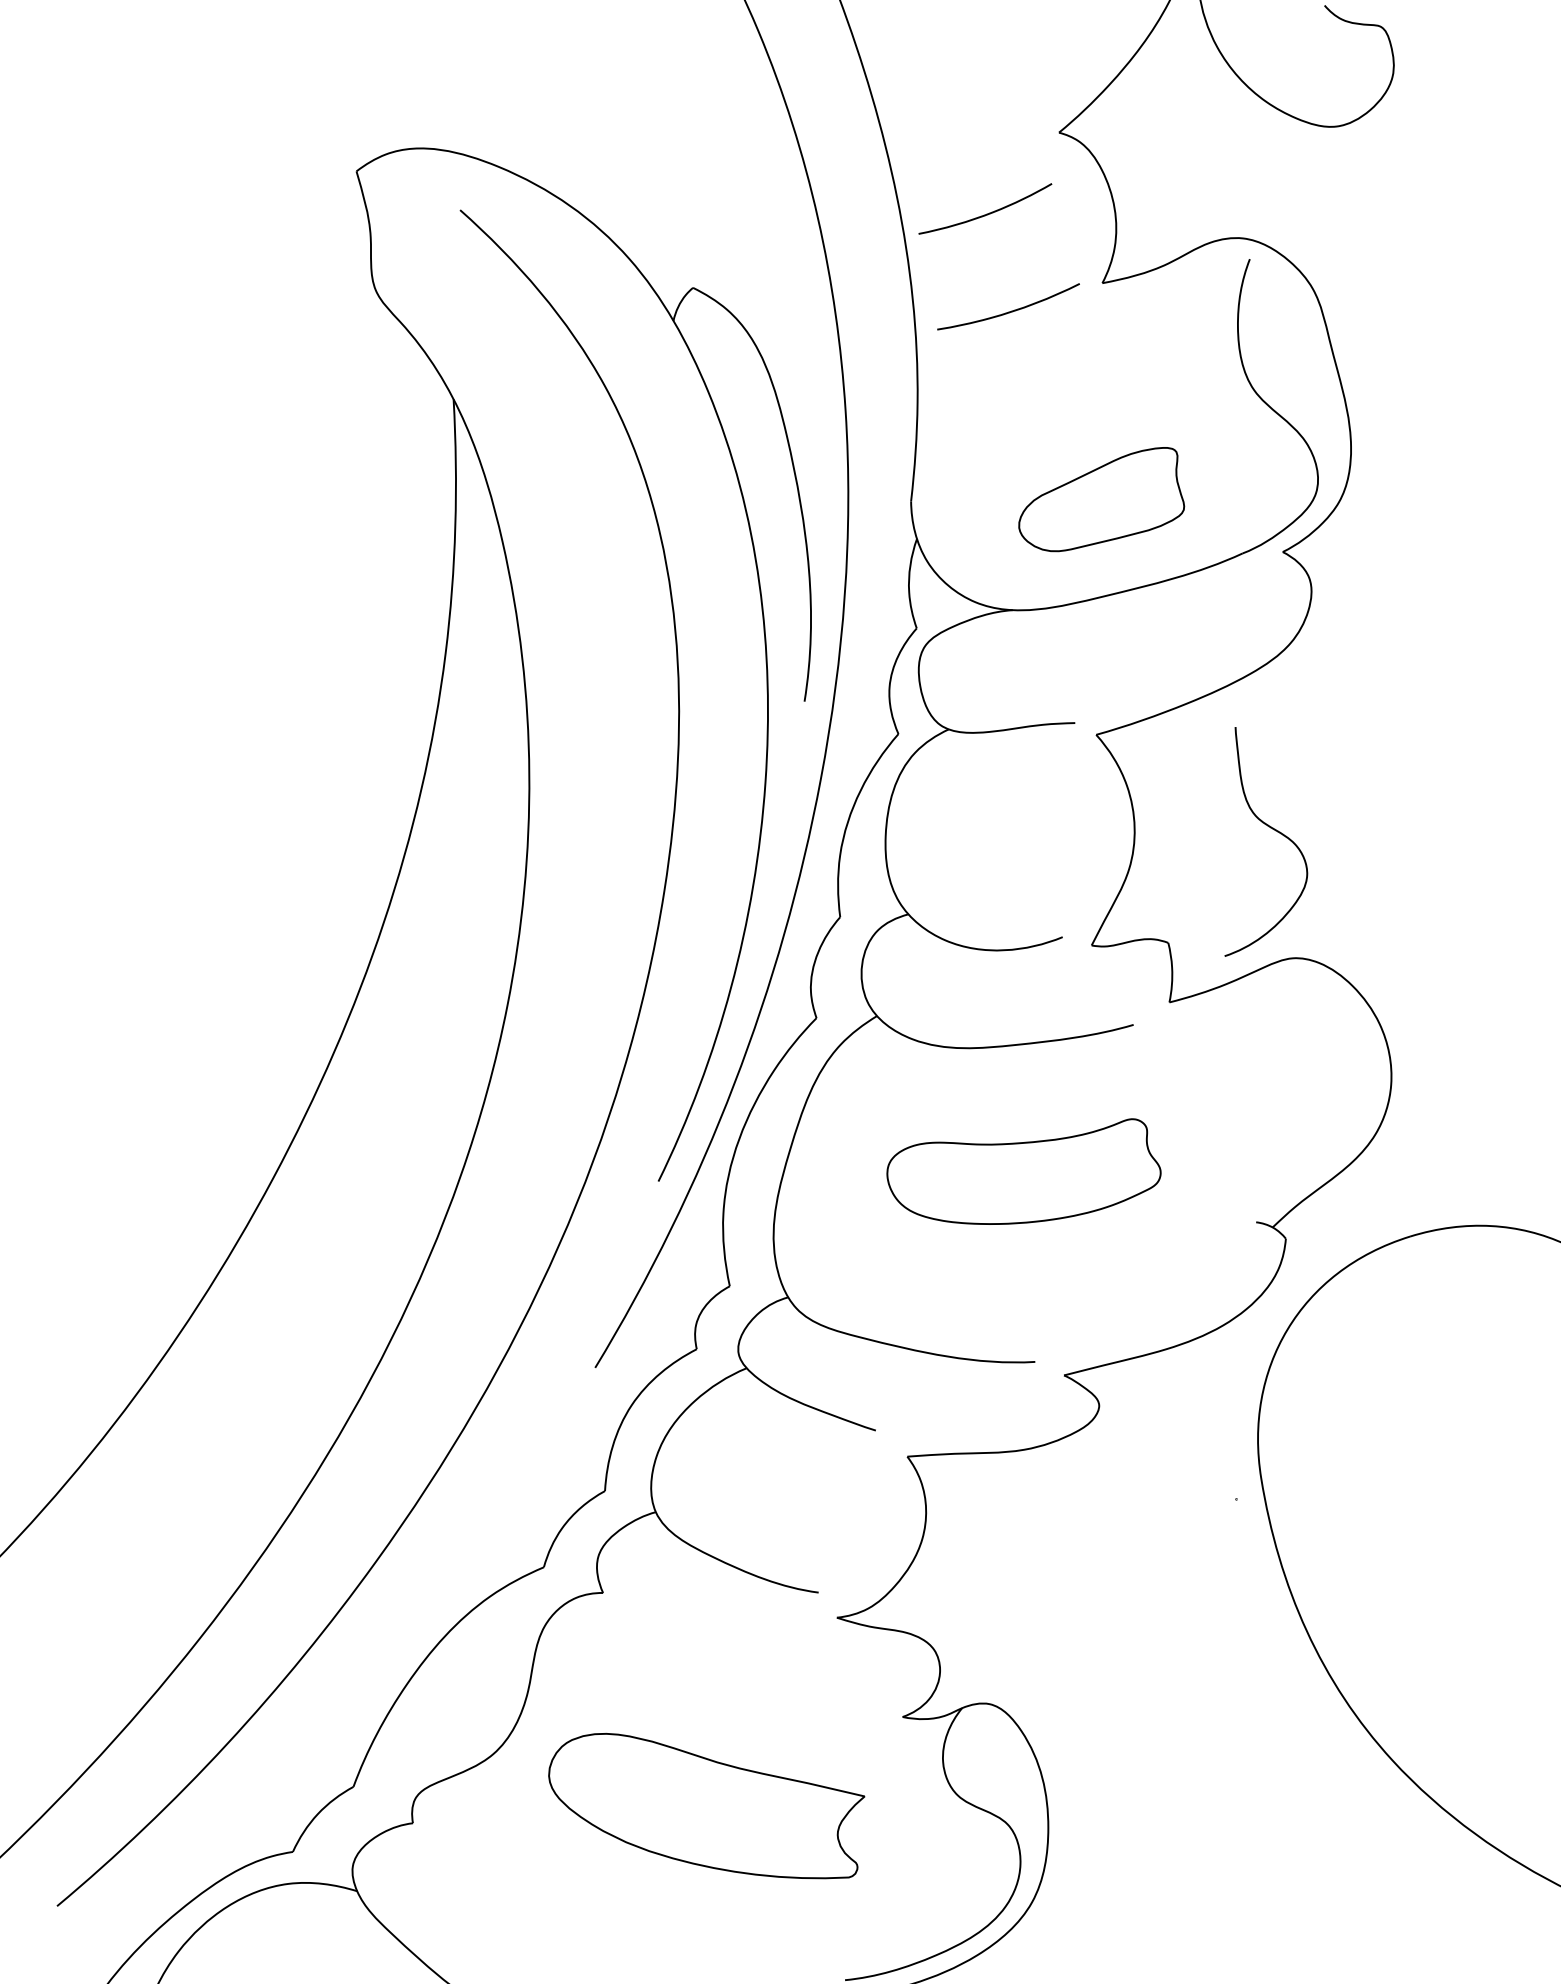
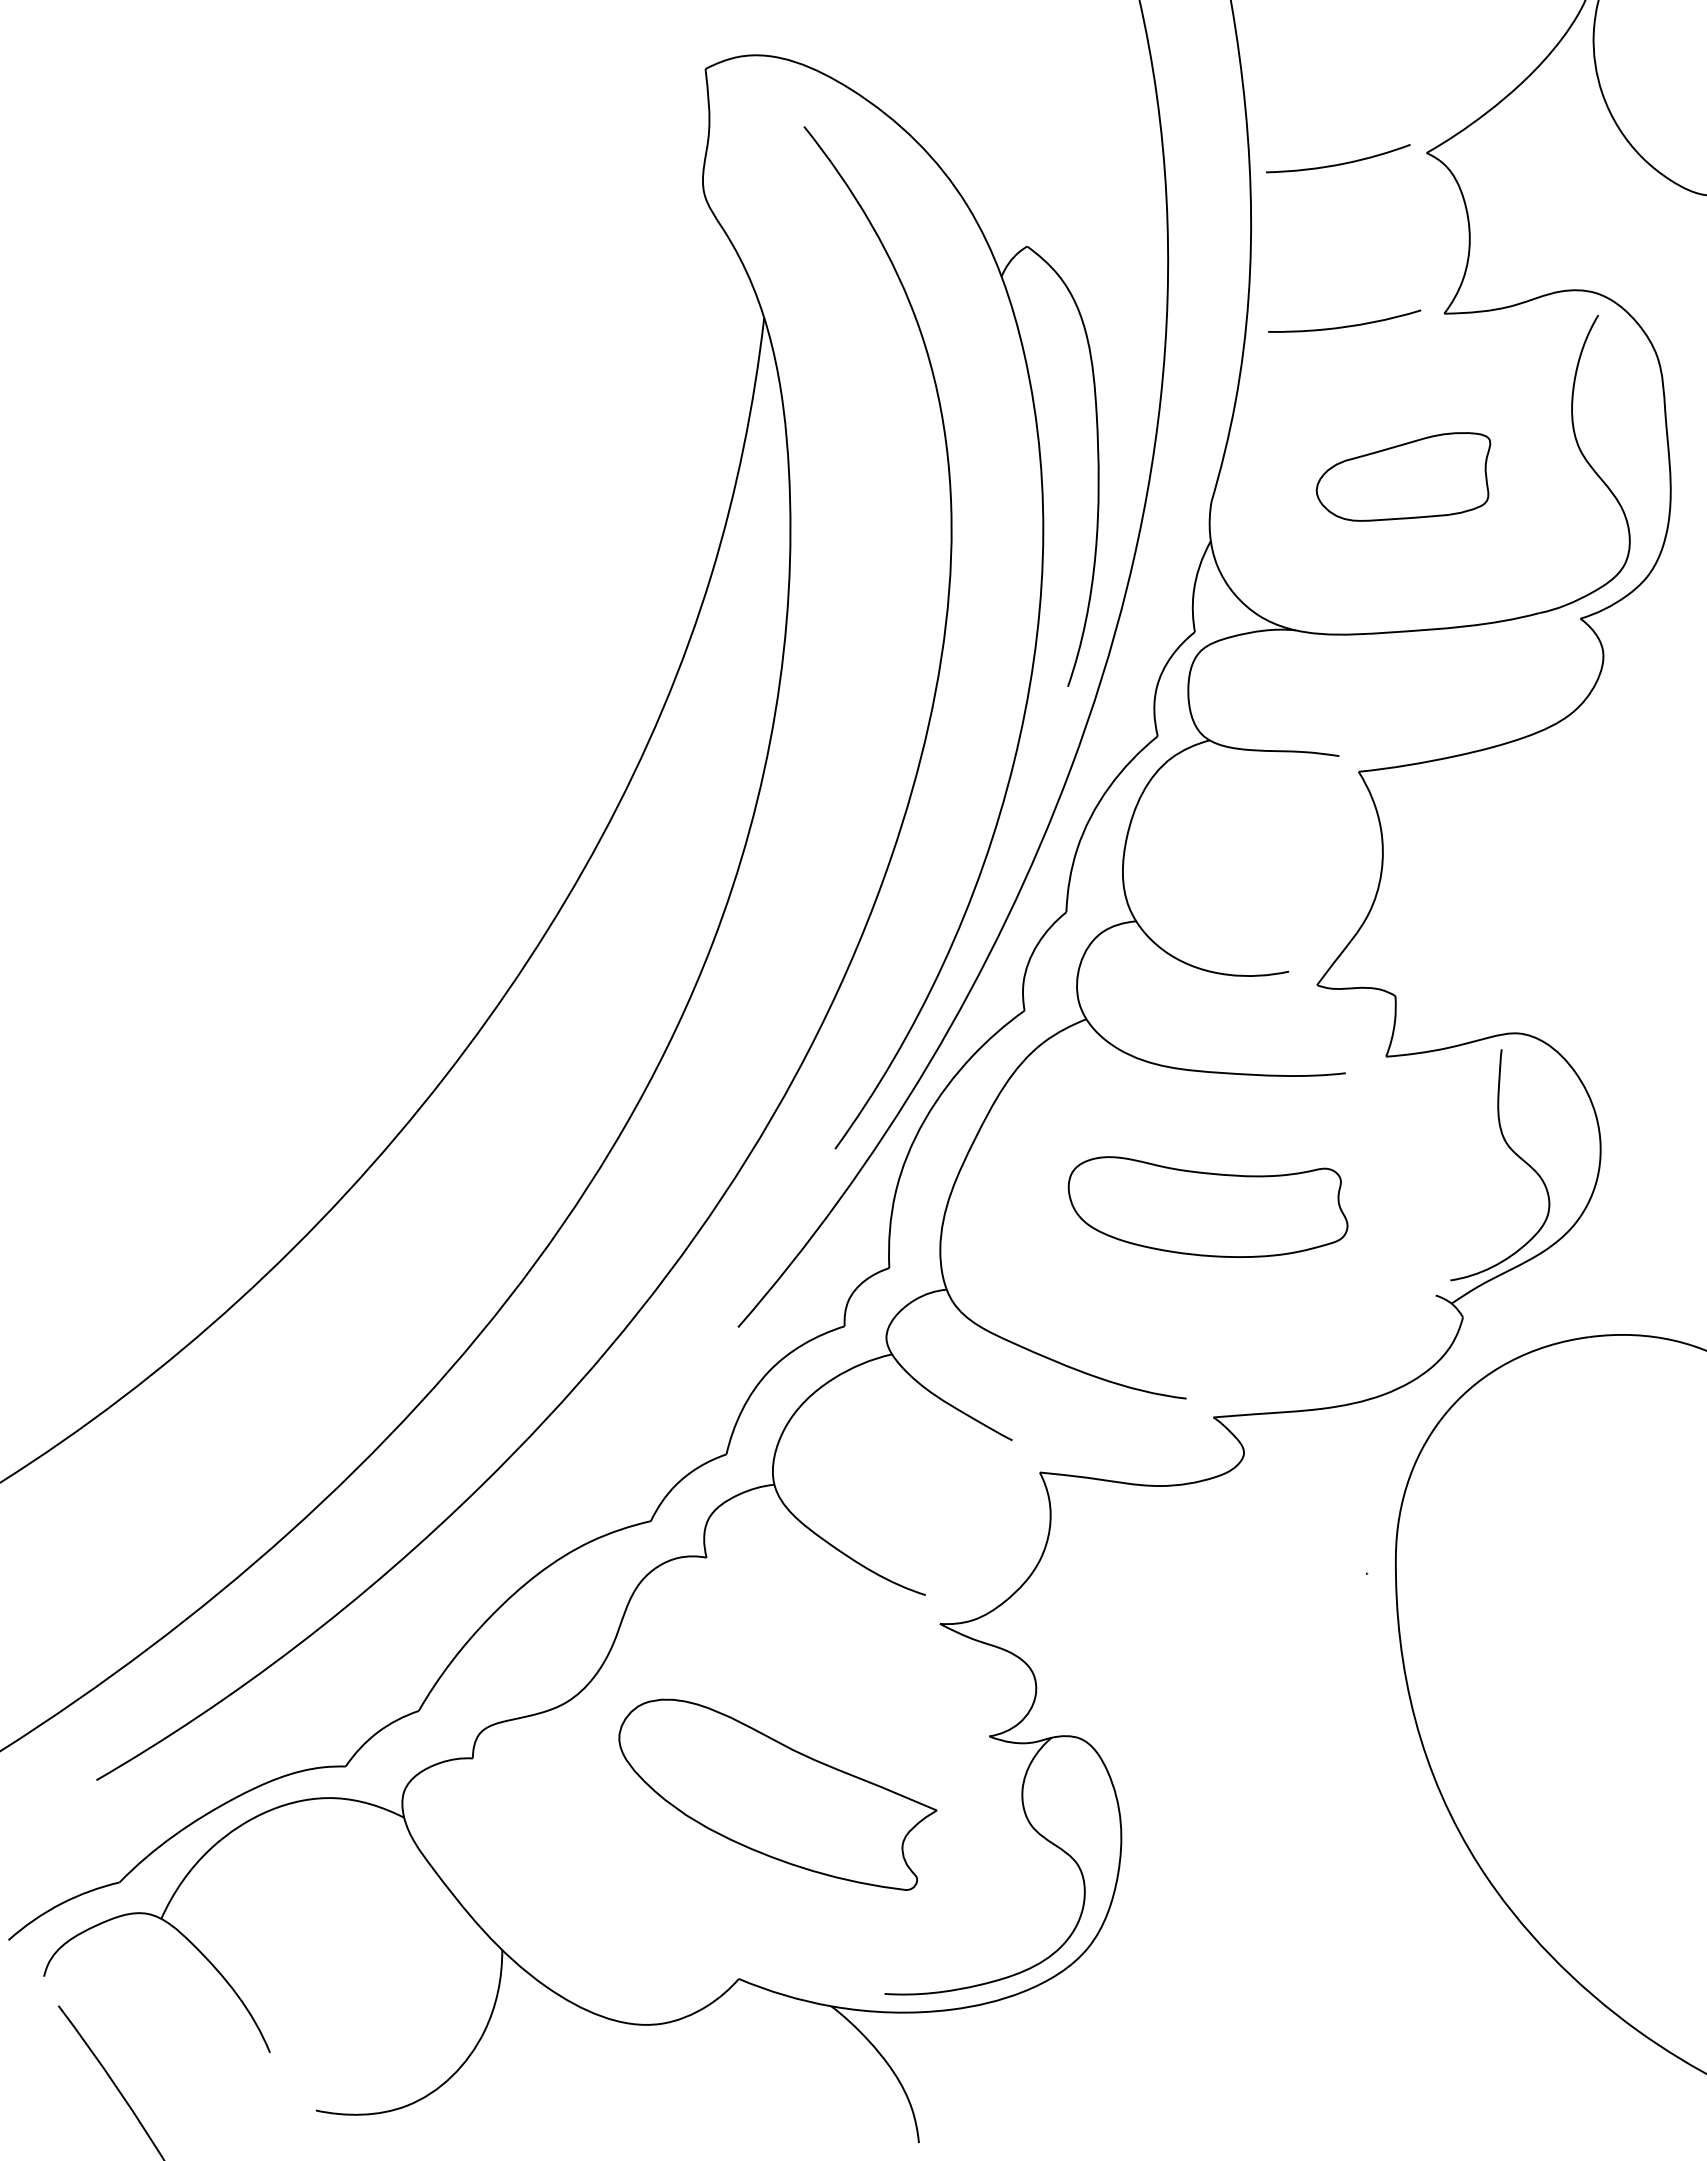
curve: (986, 213) -> (1338, 163), moved
part: (1099, 500) -> (1403, 476), moved
curve: (1263, 823) -> (1513, 1152), moved

